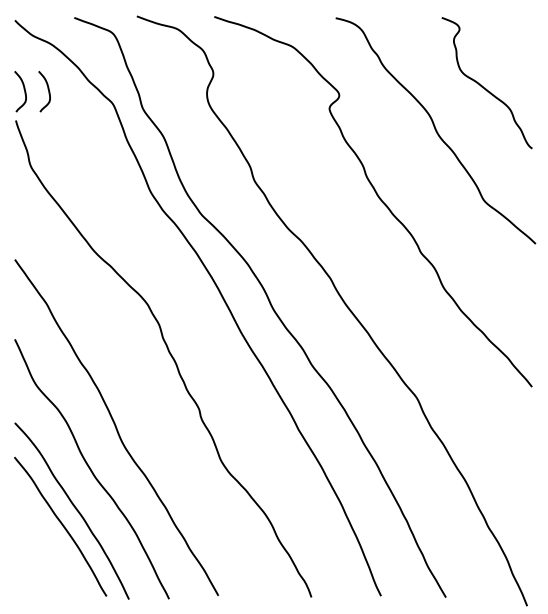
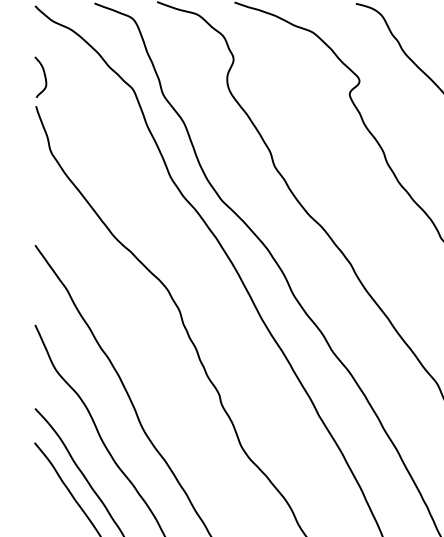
curve: (47, 89) -> (67, 75), removed

